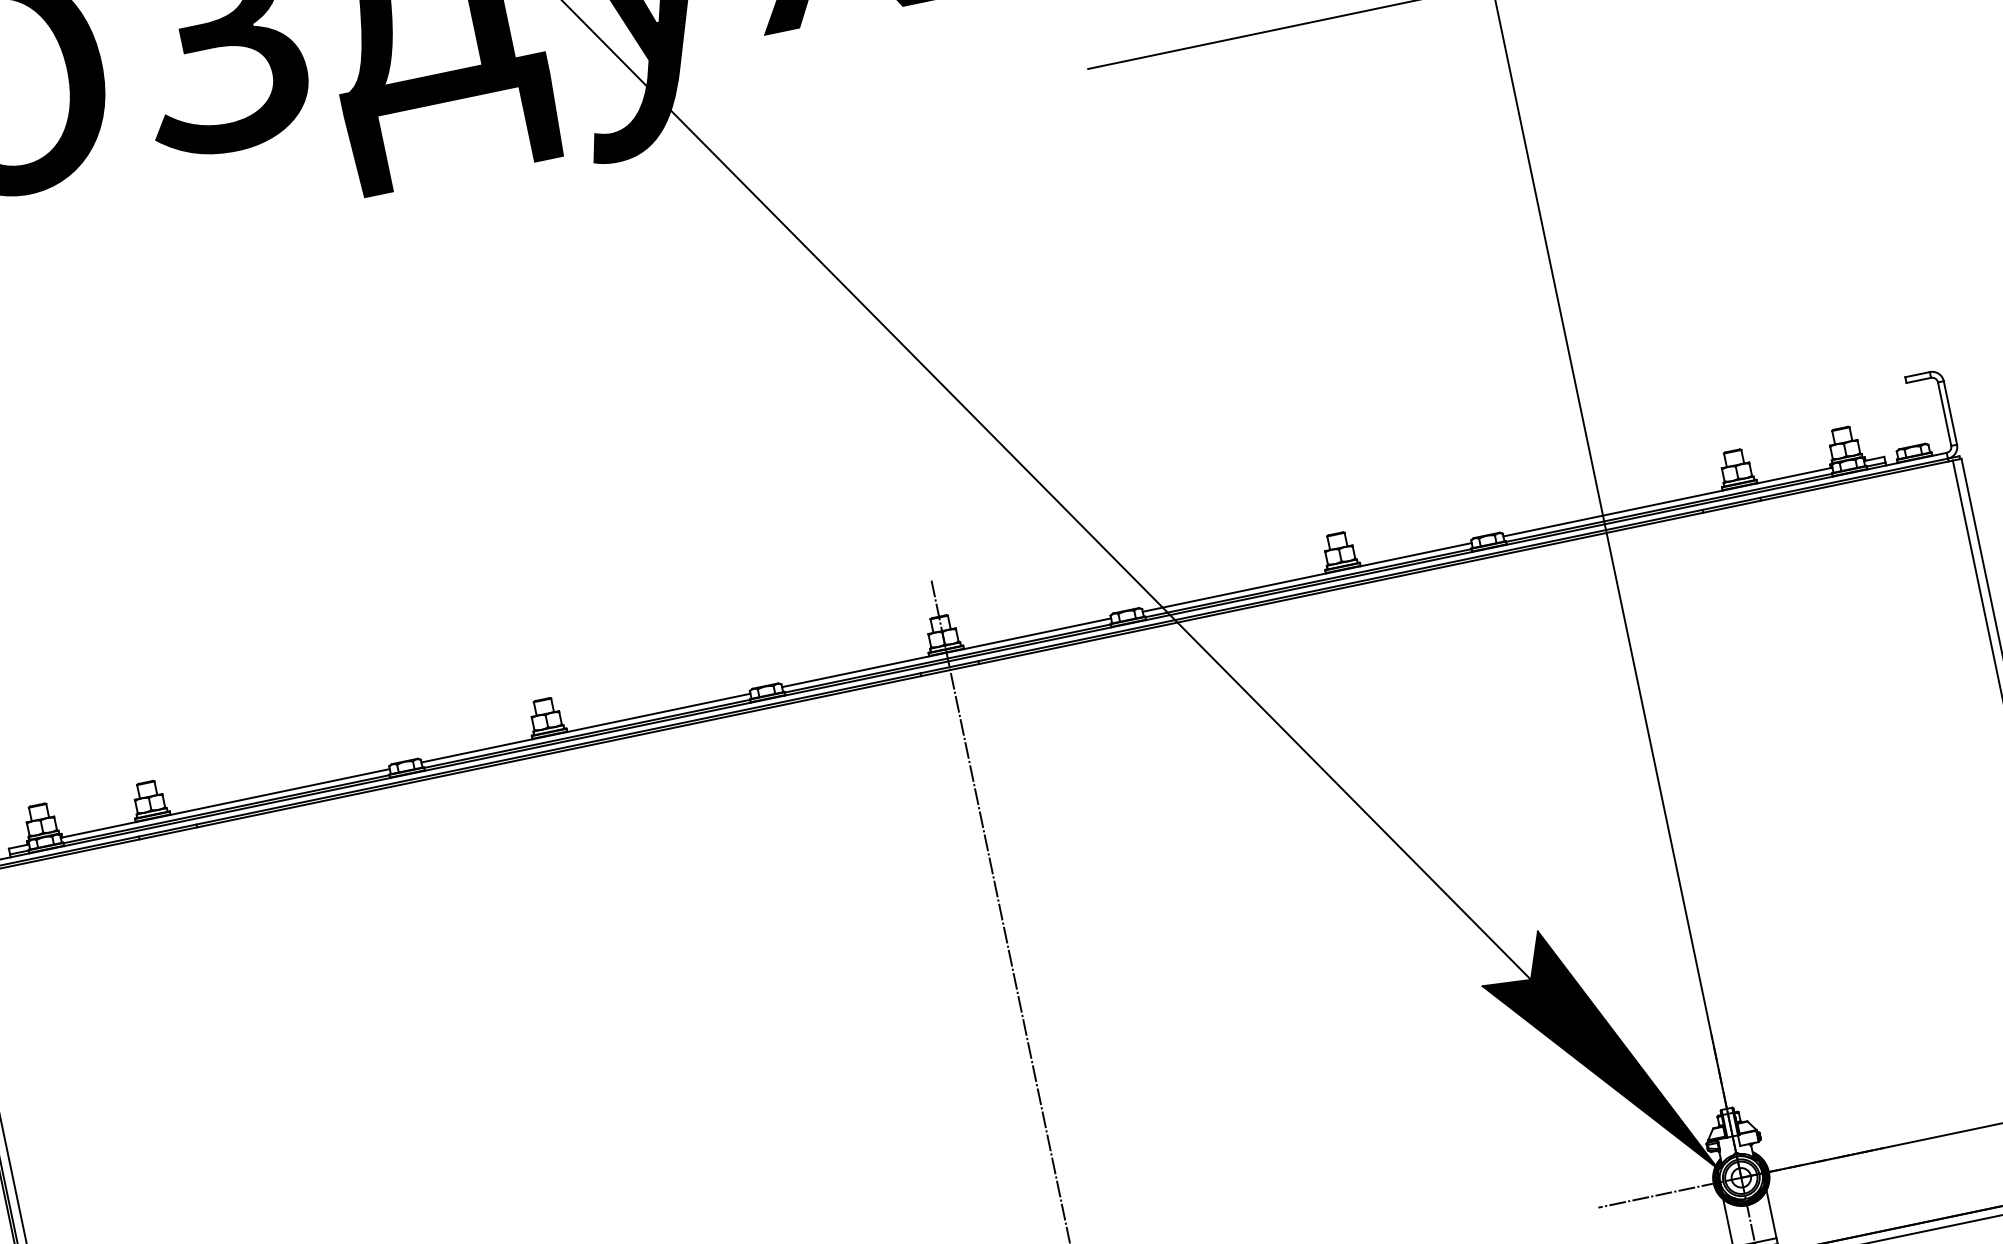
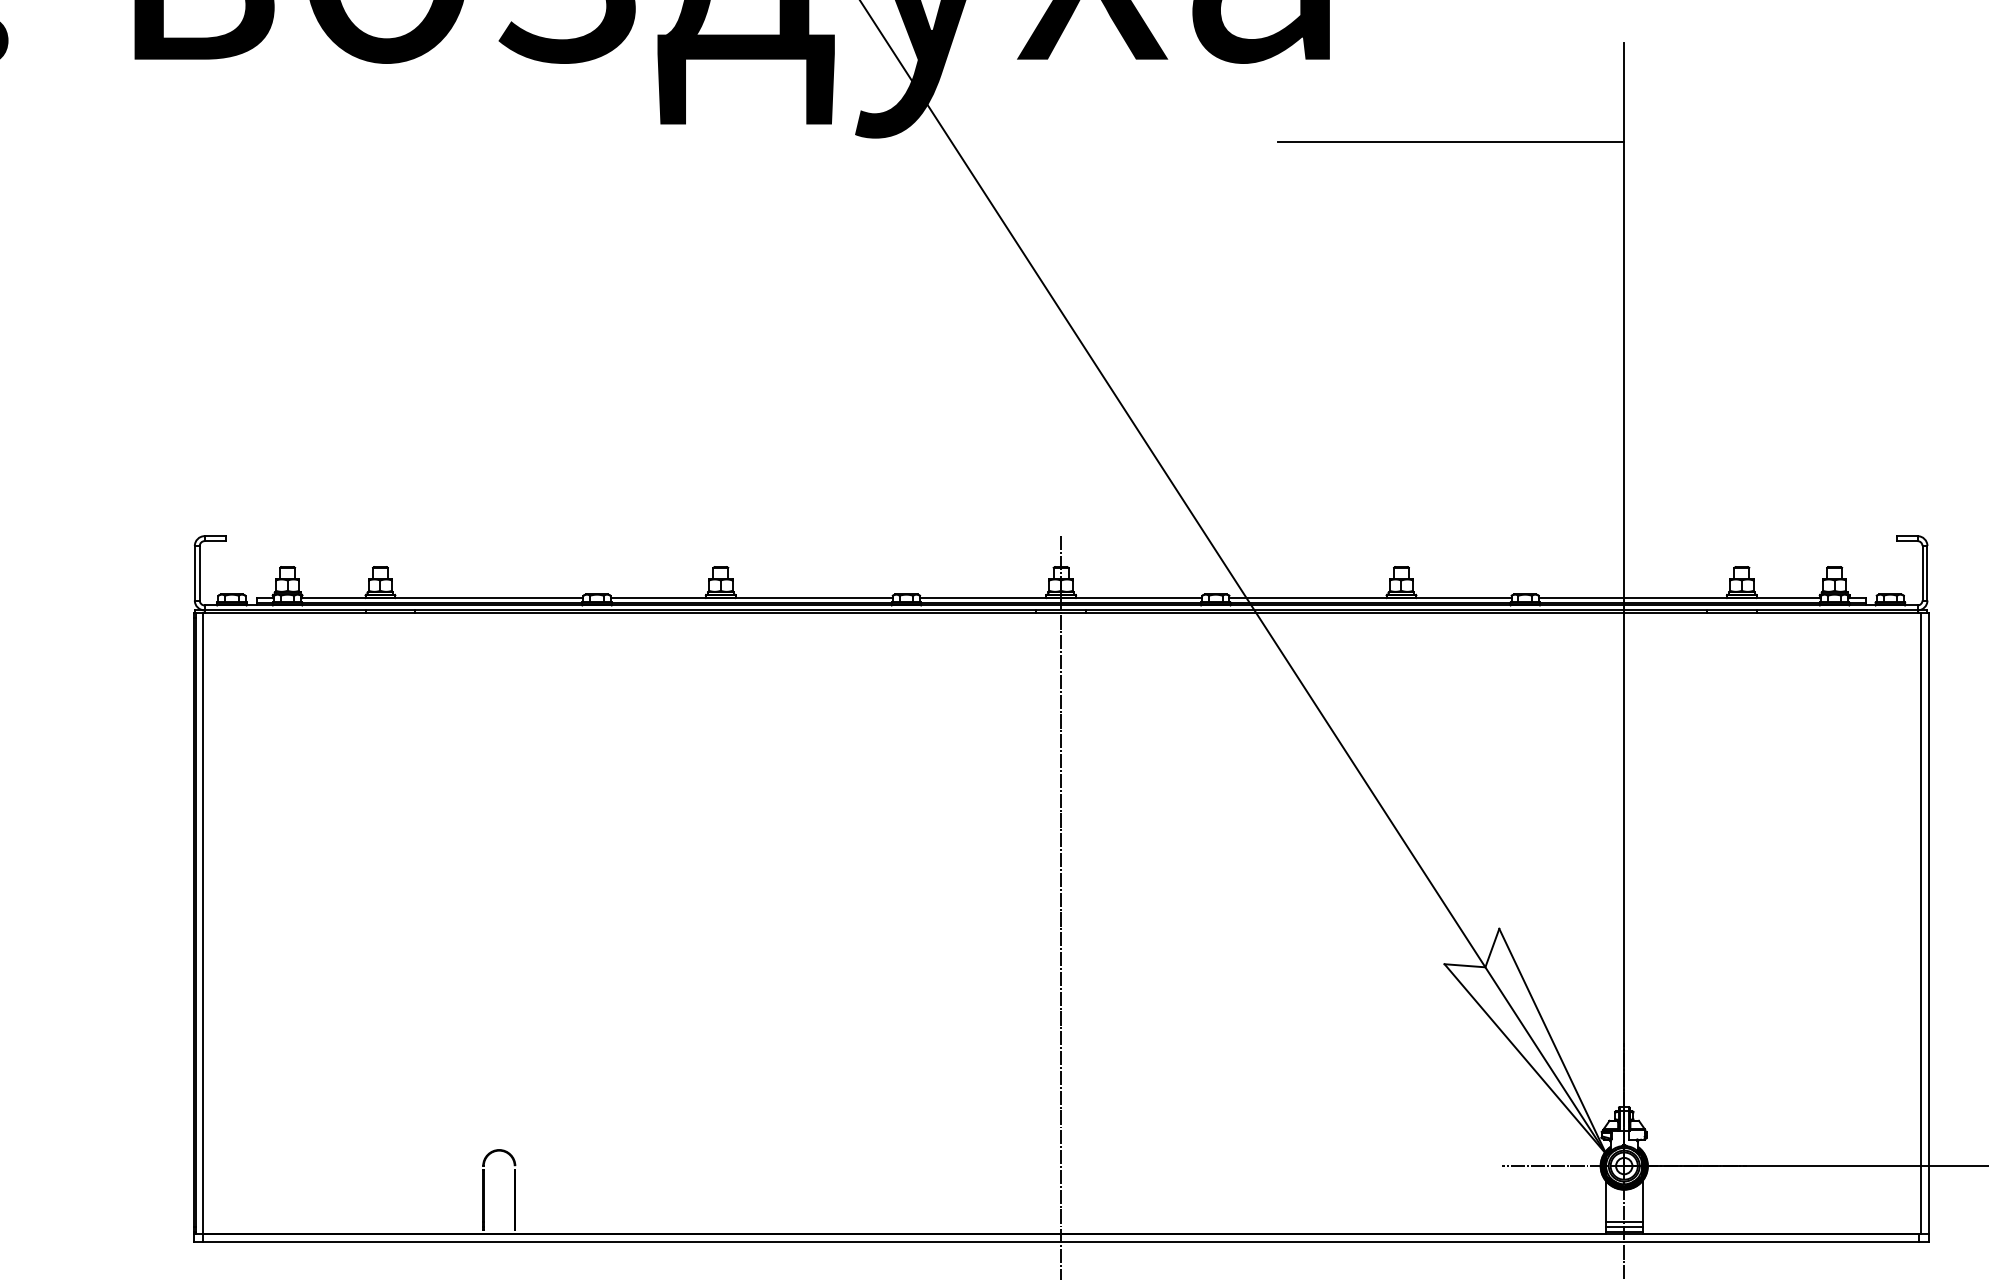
fill: (1595, 1056) -> (1525, 1041), removed

